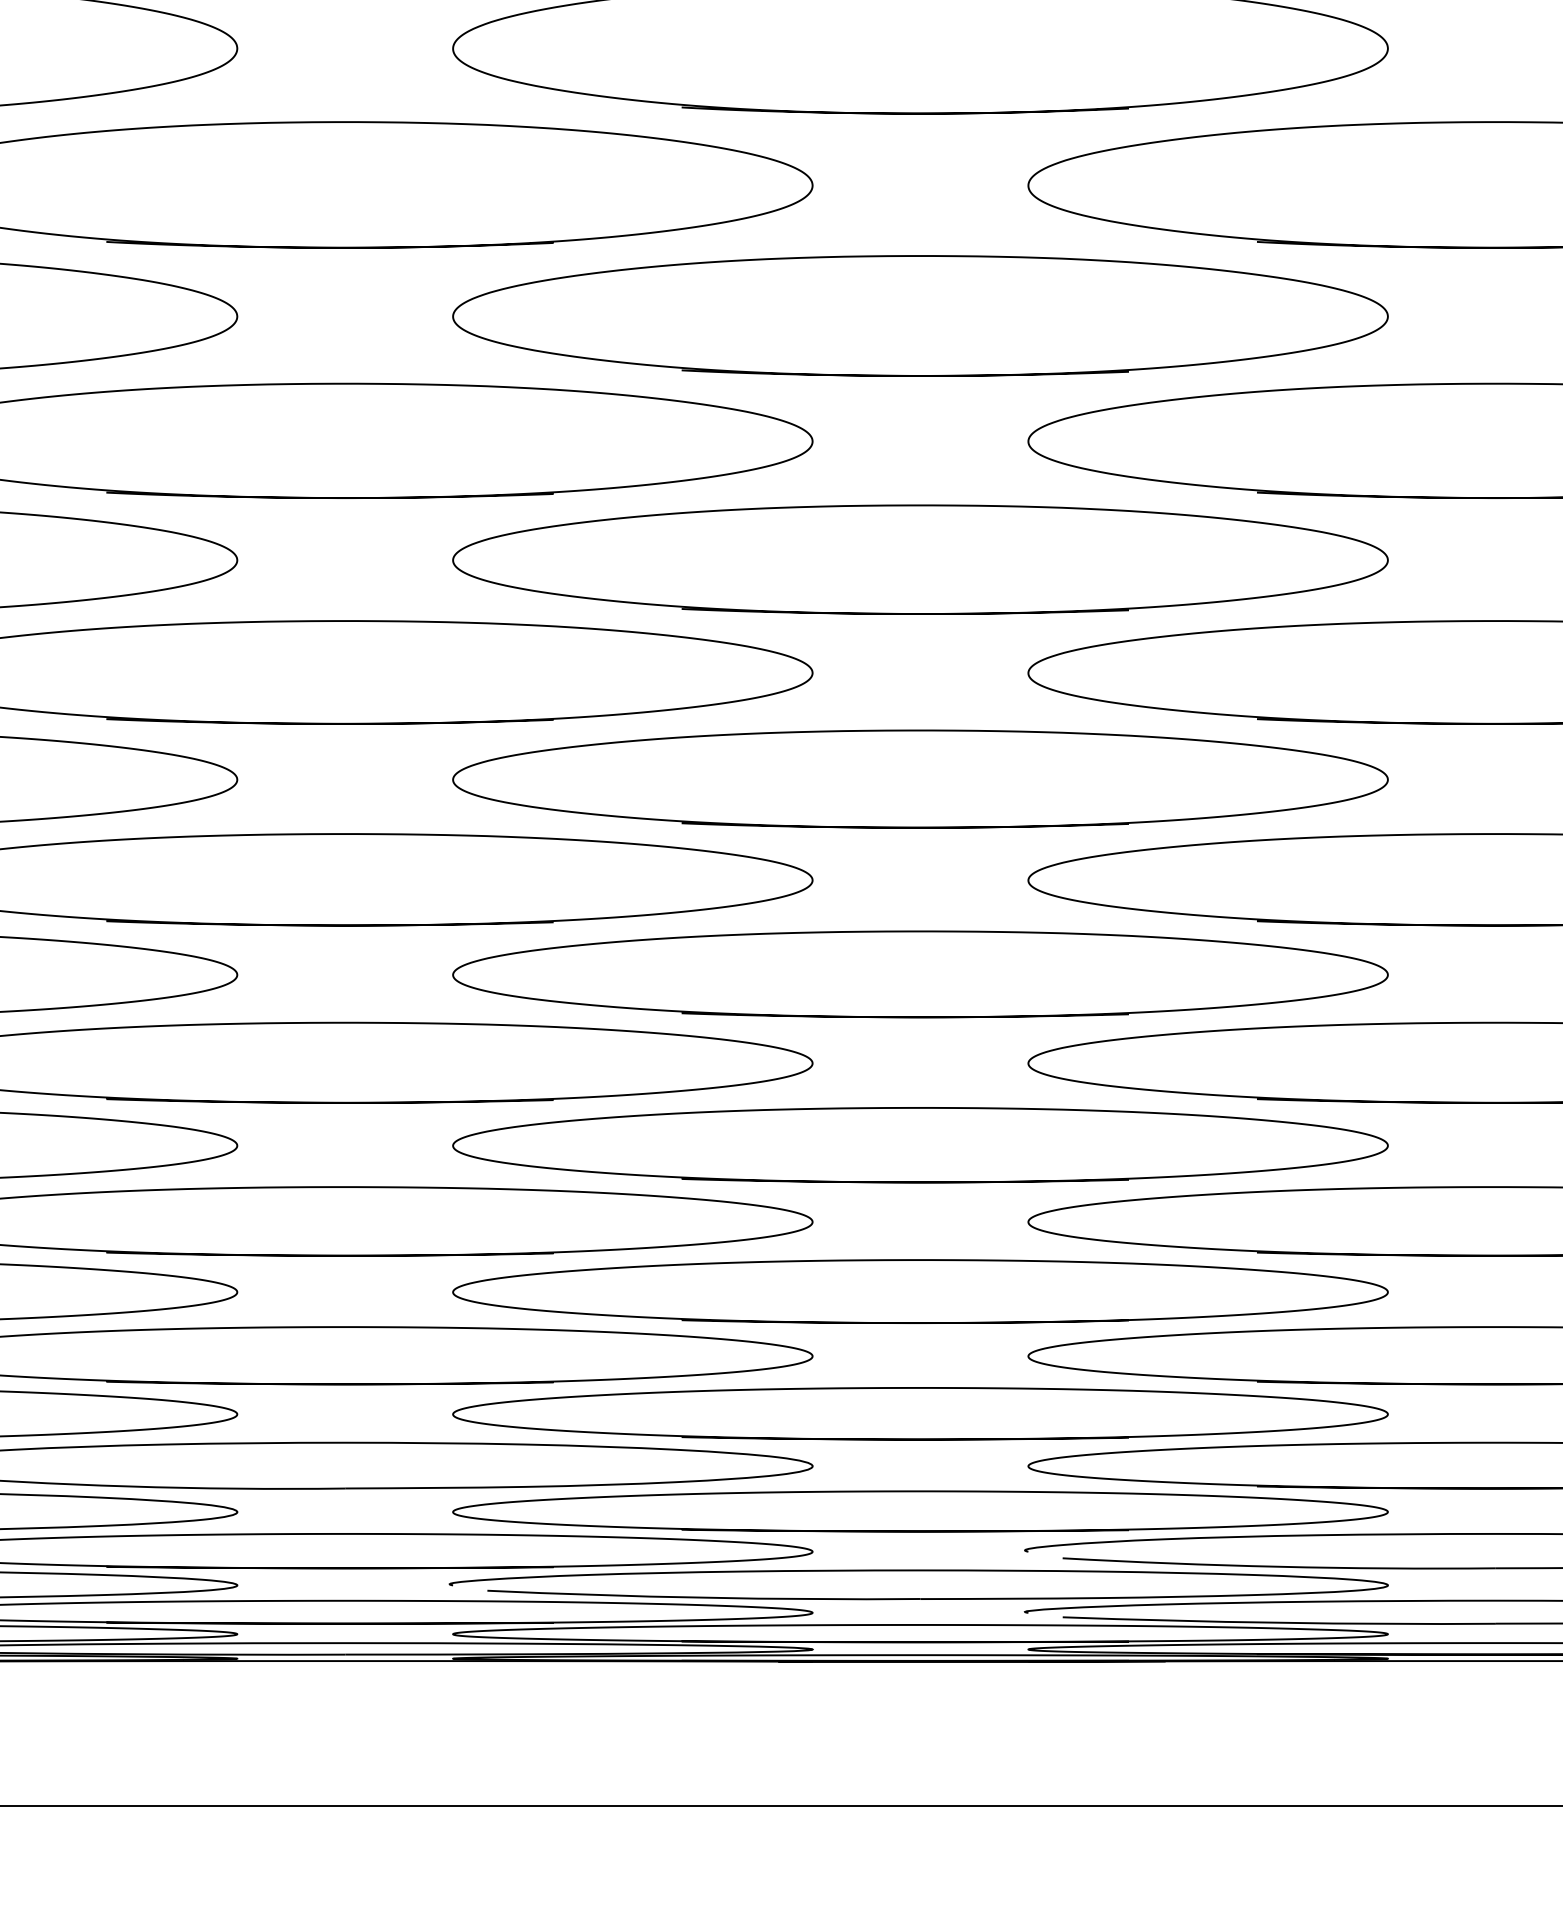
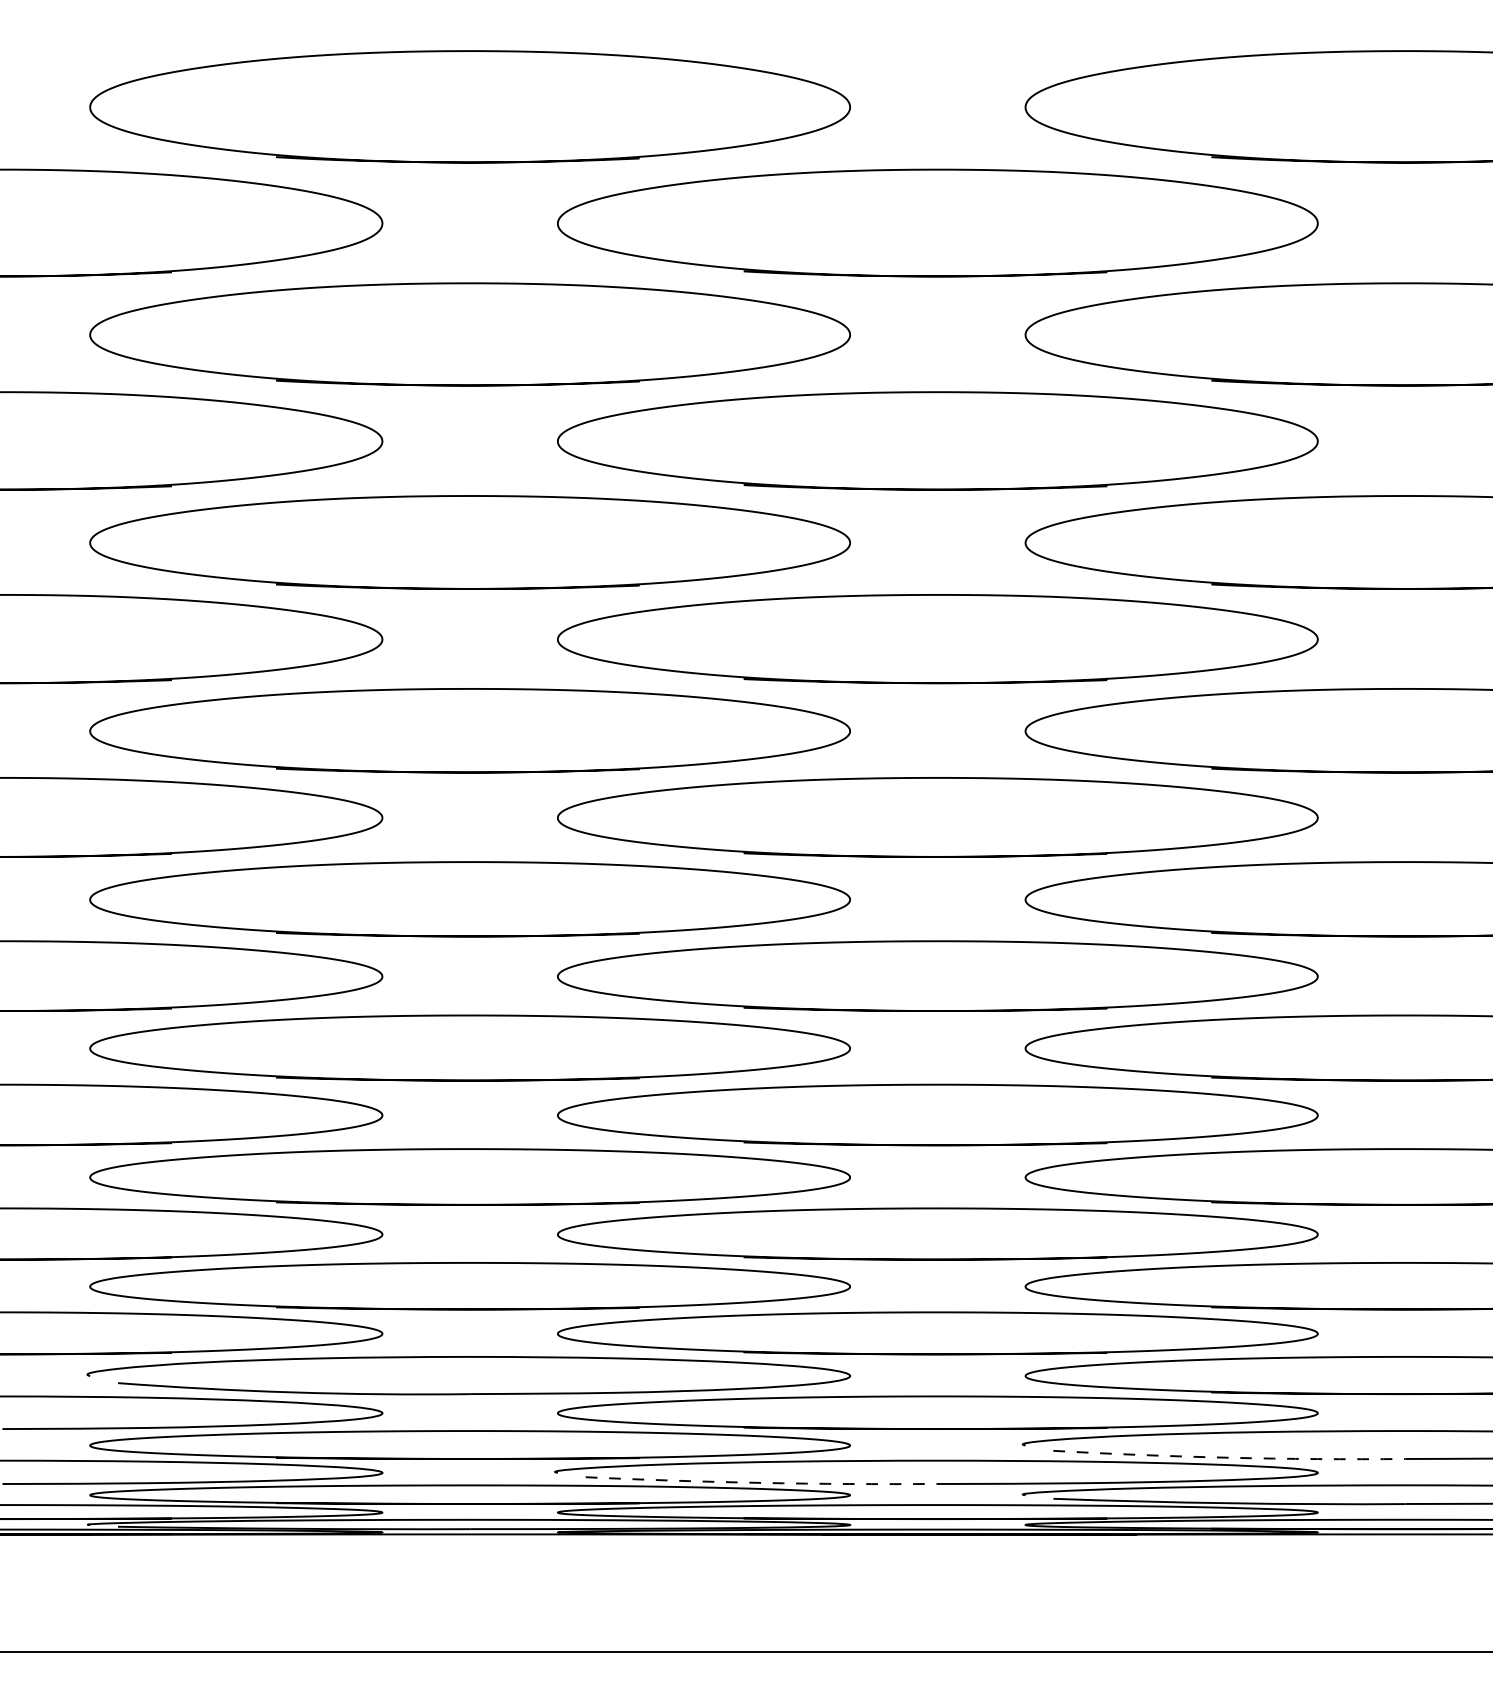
arc: (1279, 1566) -> (1229, 1457), solid -> dashed
arc: (703, 1597) -> (761, 1482), solid -> dashed

